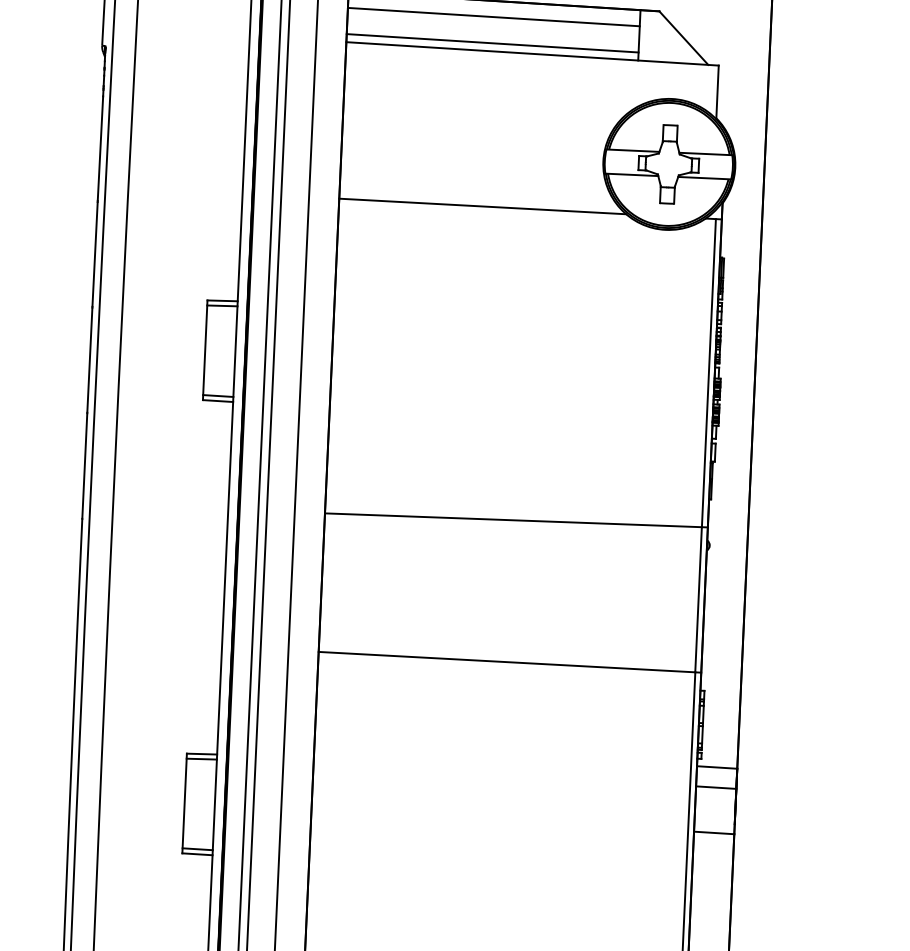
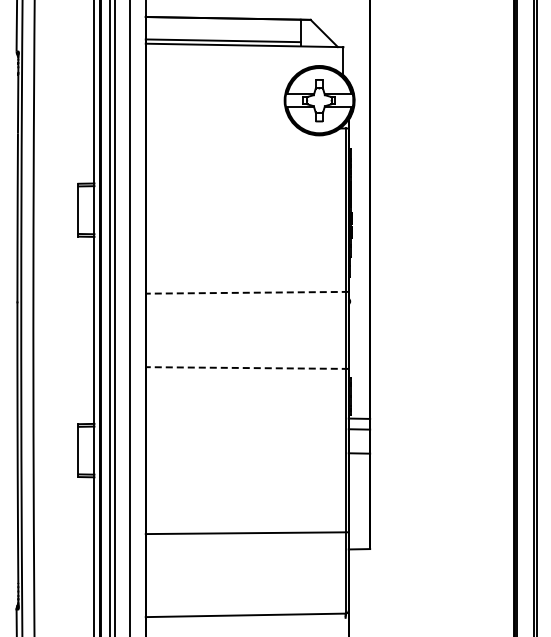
line: (492, 16) -> (222, 26), removed
line: (481, 206) -> (221, 127), removed
line: (516, 519) -> (247, 292), solid -> dashed
line: (510, 663) -> (247, 368), solid -> dashed

